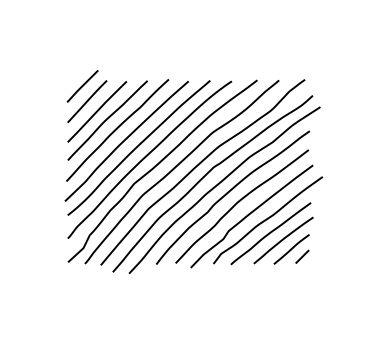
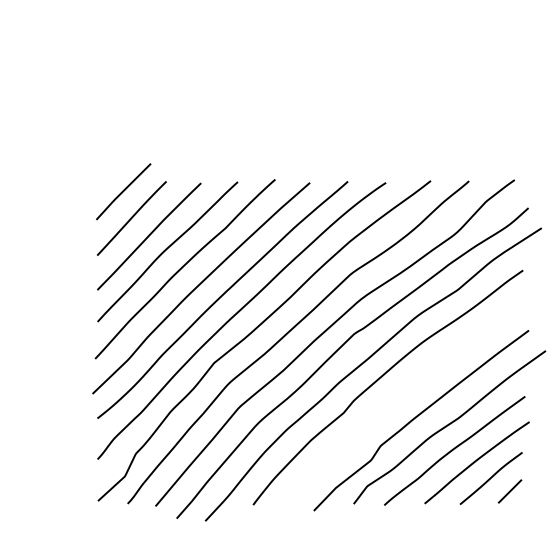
curve: (239, 202) -> (399, 395), removed

